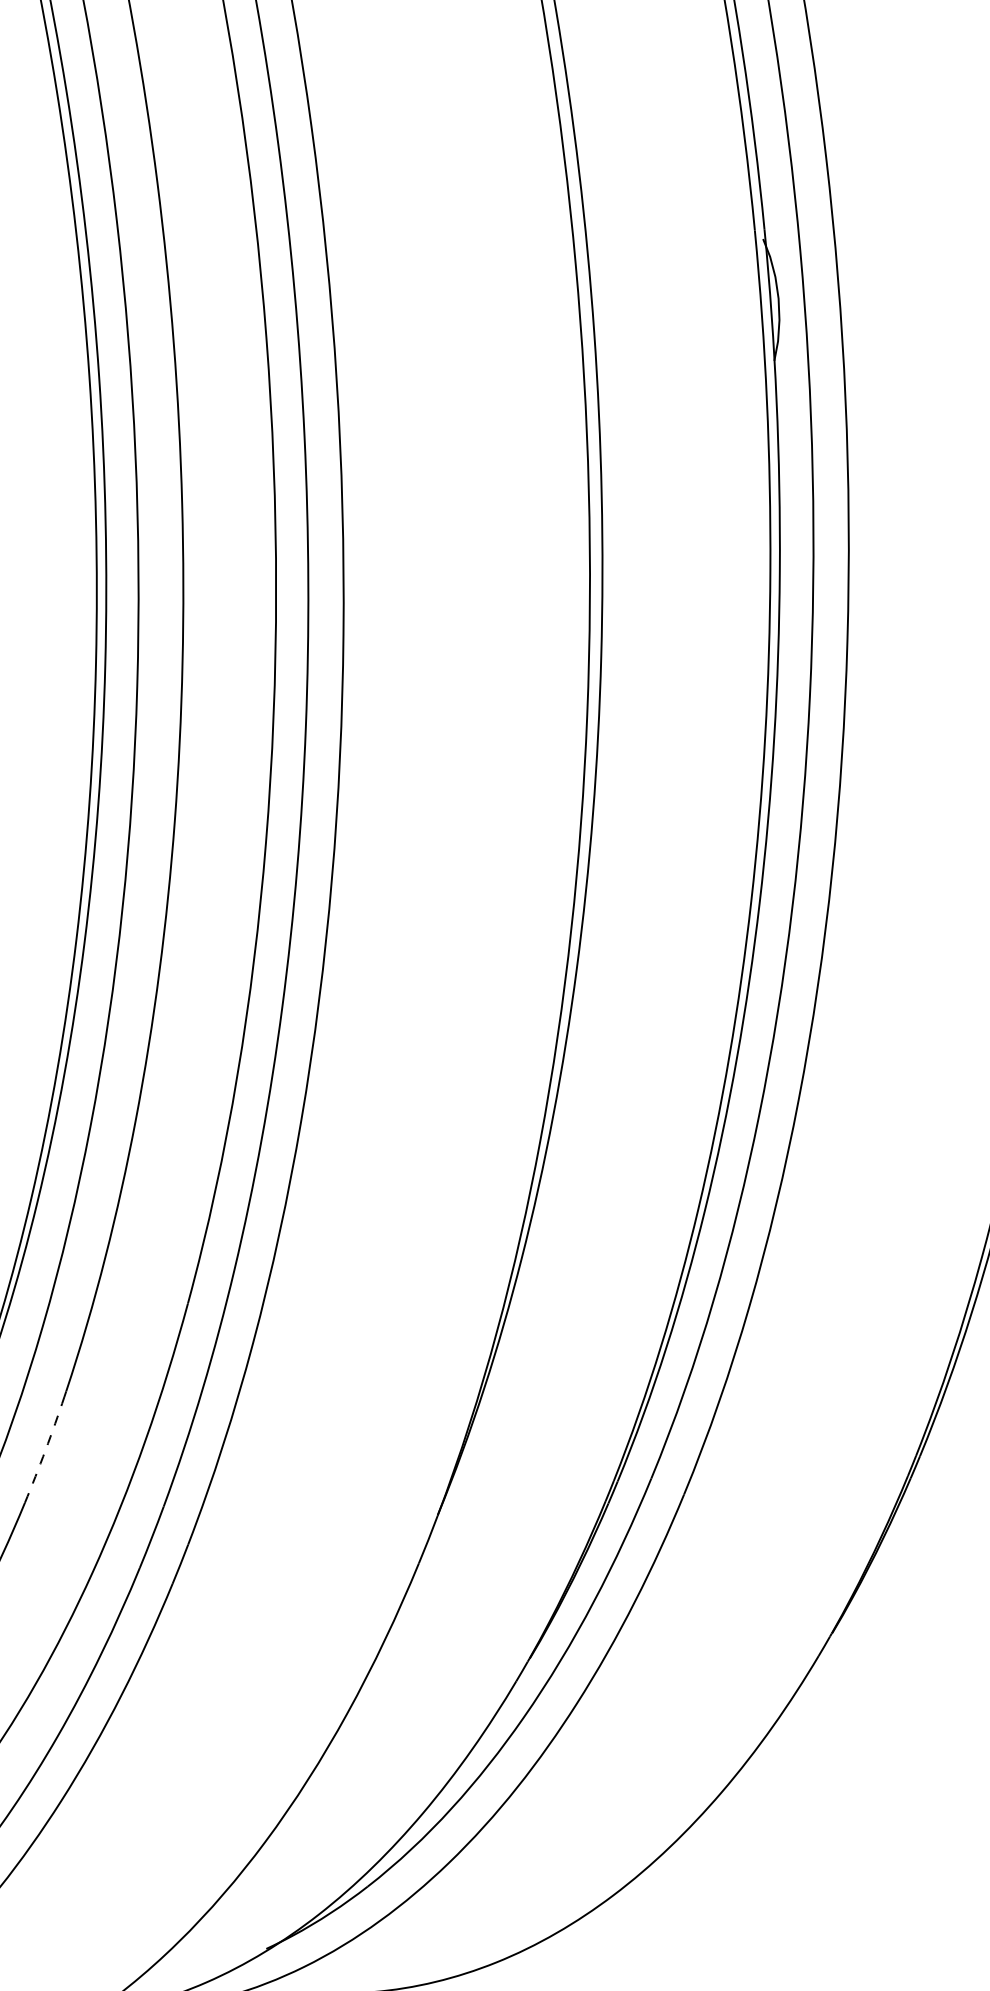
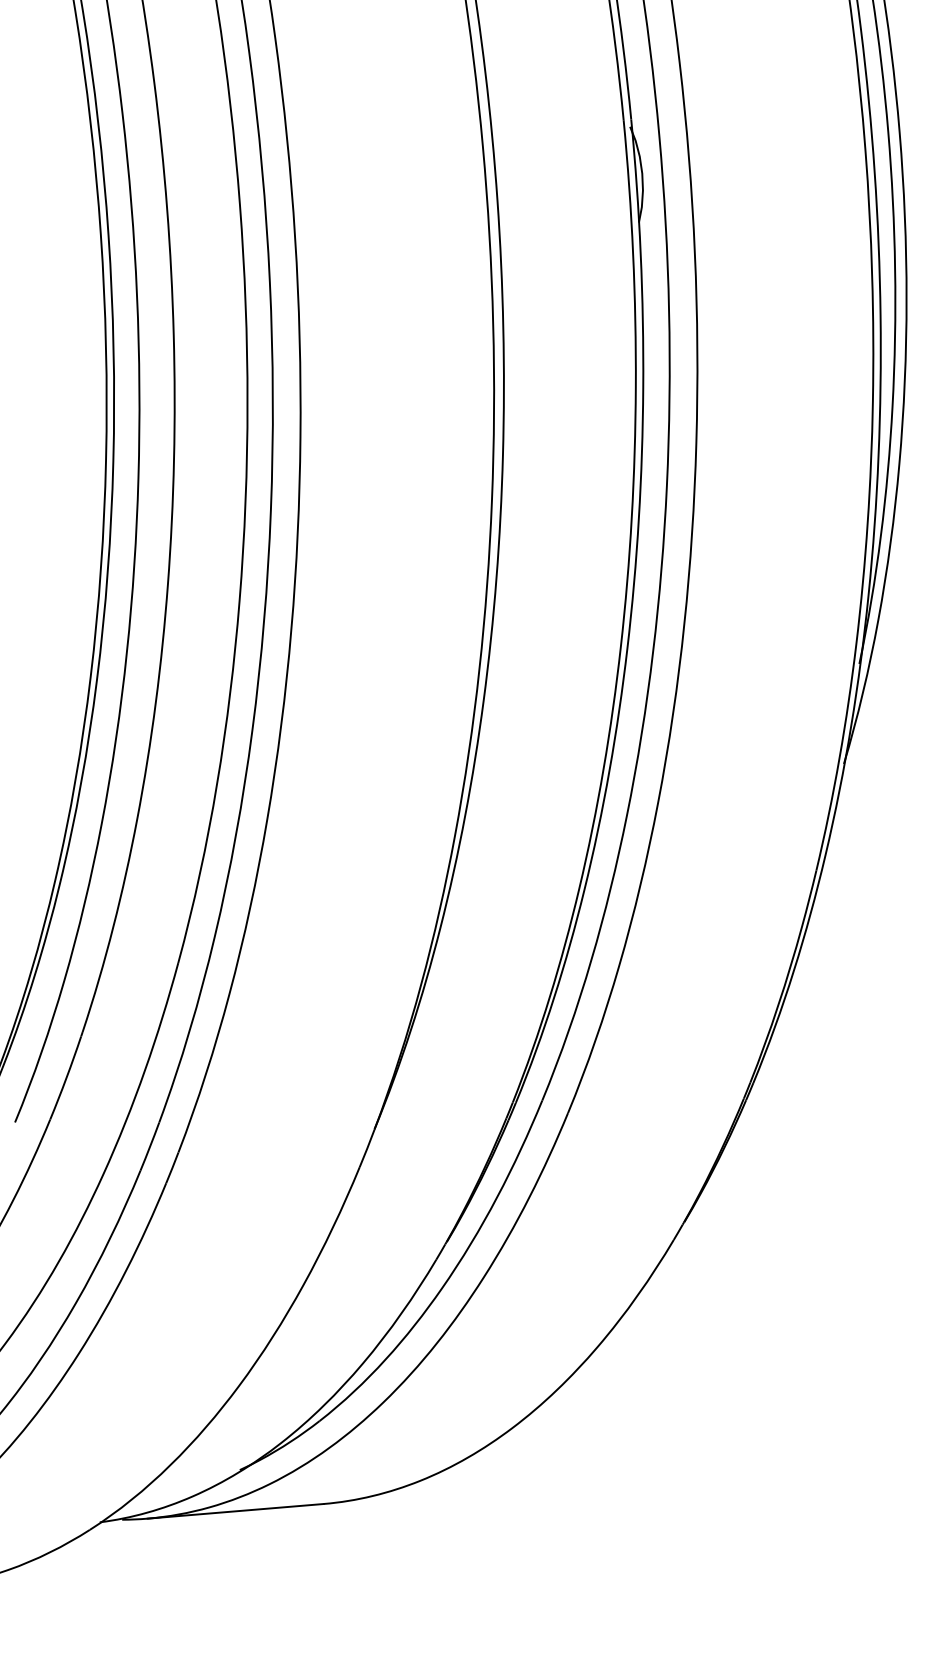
arc: (45, 1450) -> (66, 1078), dashed -> solid

